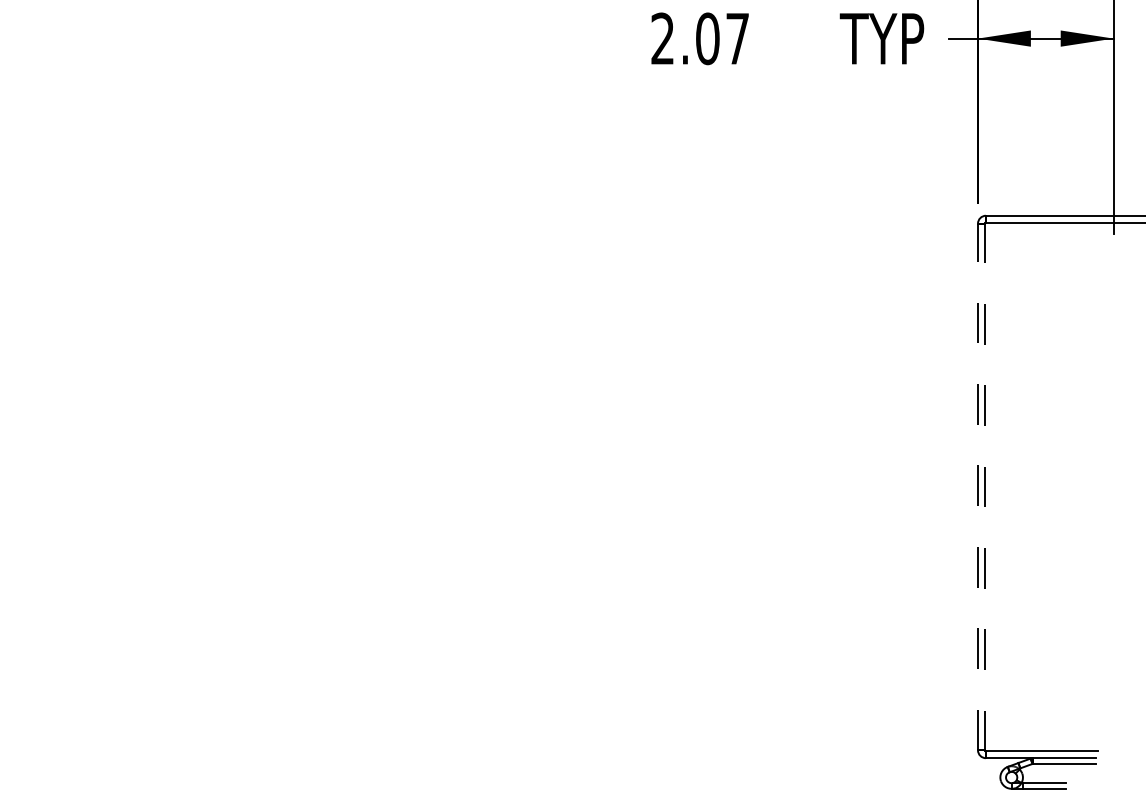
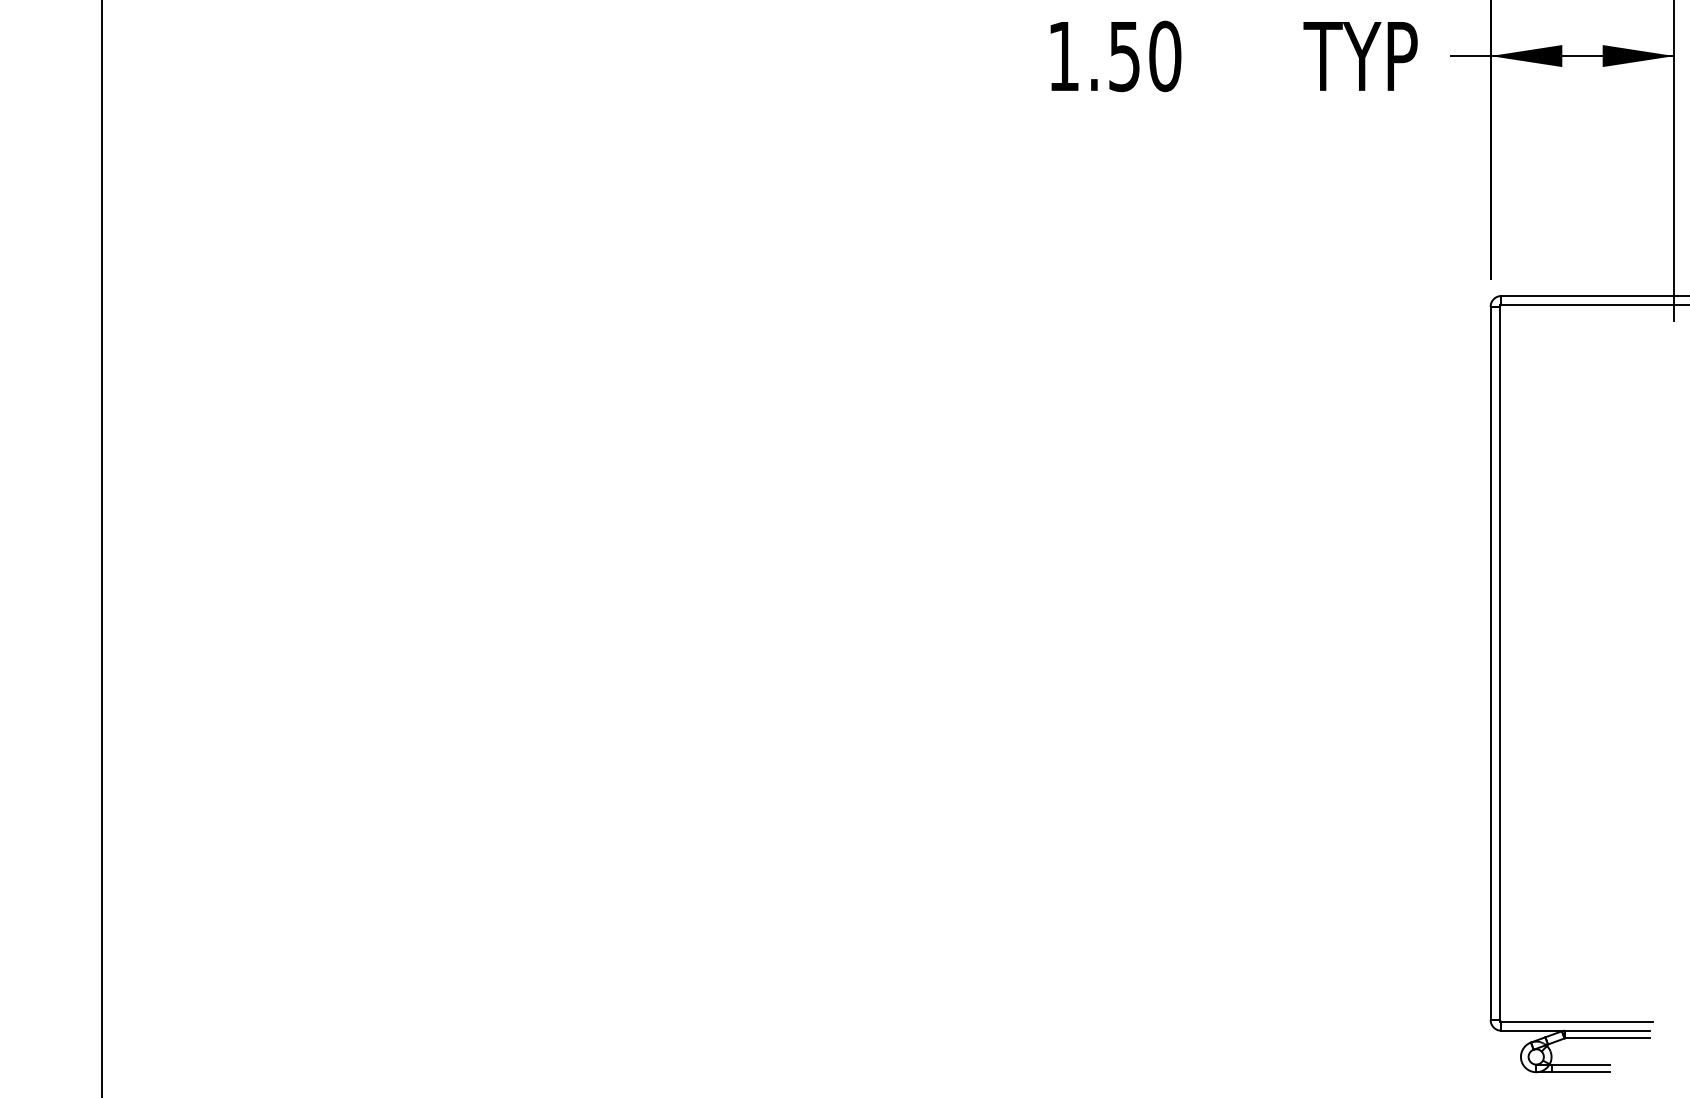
text: (700, 38) -> (1114, 56), 2.07 -> 1.50
line: (977, 487) -> (1490, 663), dashed -> solid
line: (984, 487) -> (1499, 663), dashed -> solid

